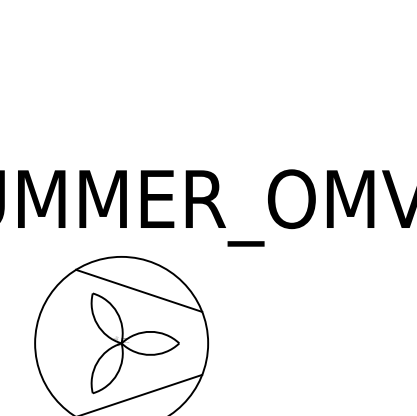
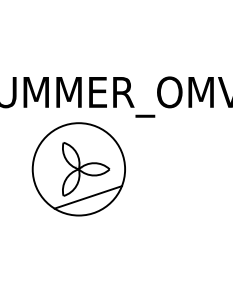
line: (137, 291) -> (87, 141), removed

